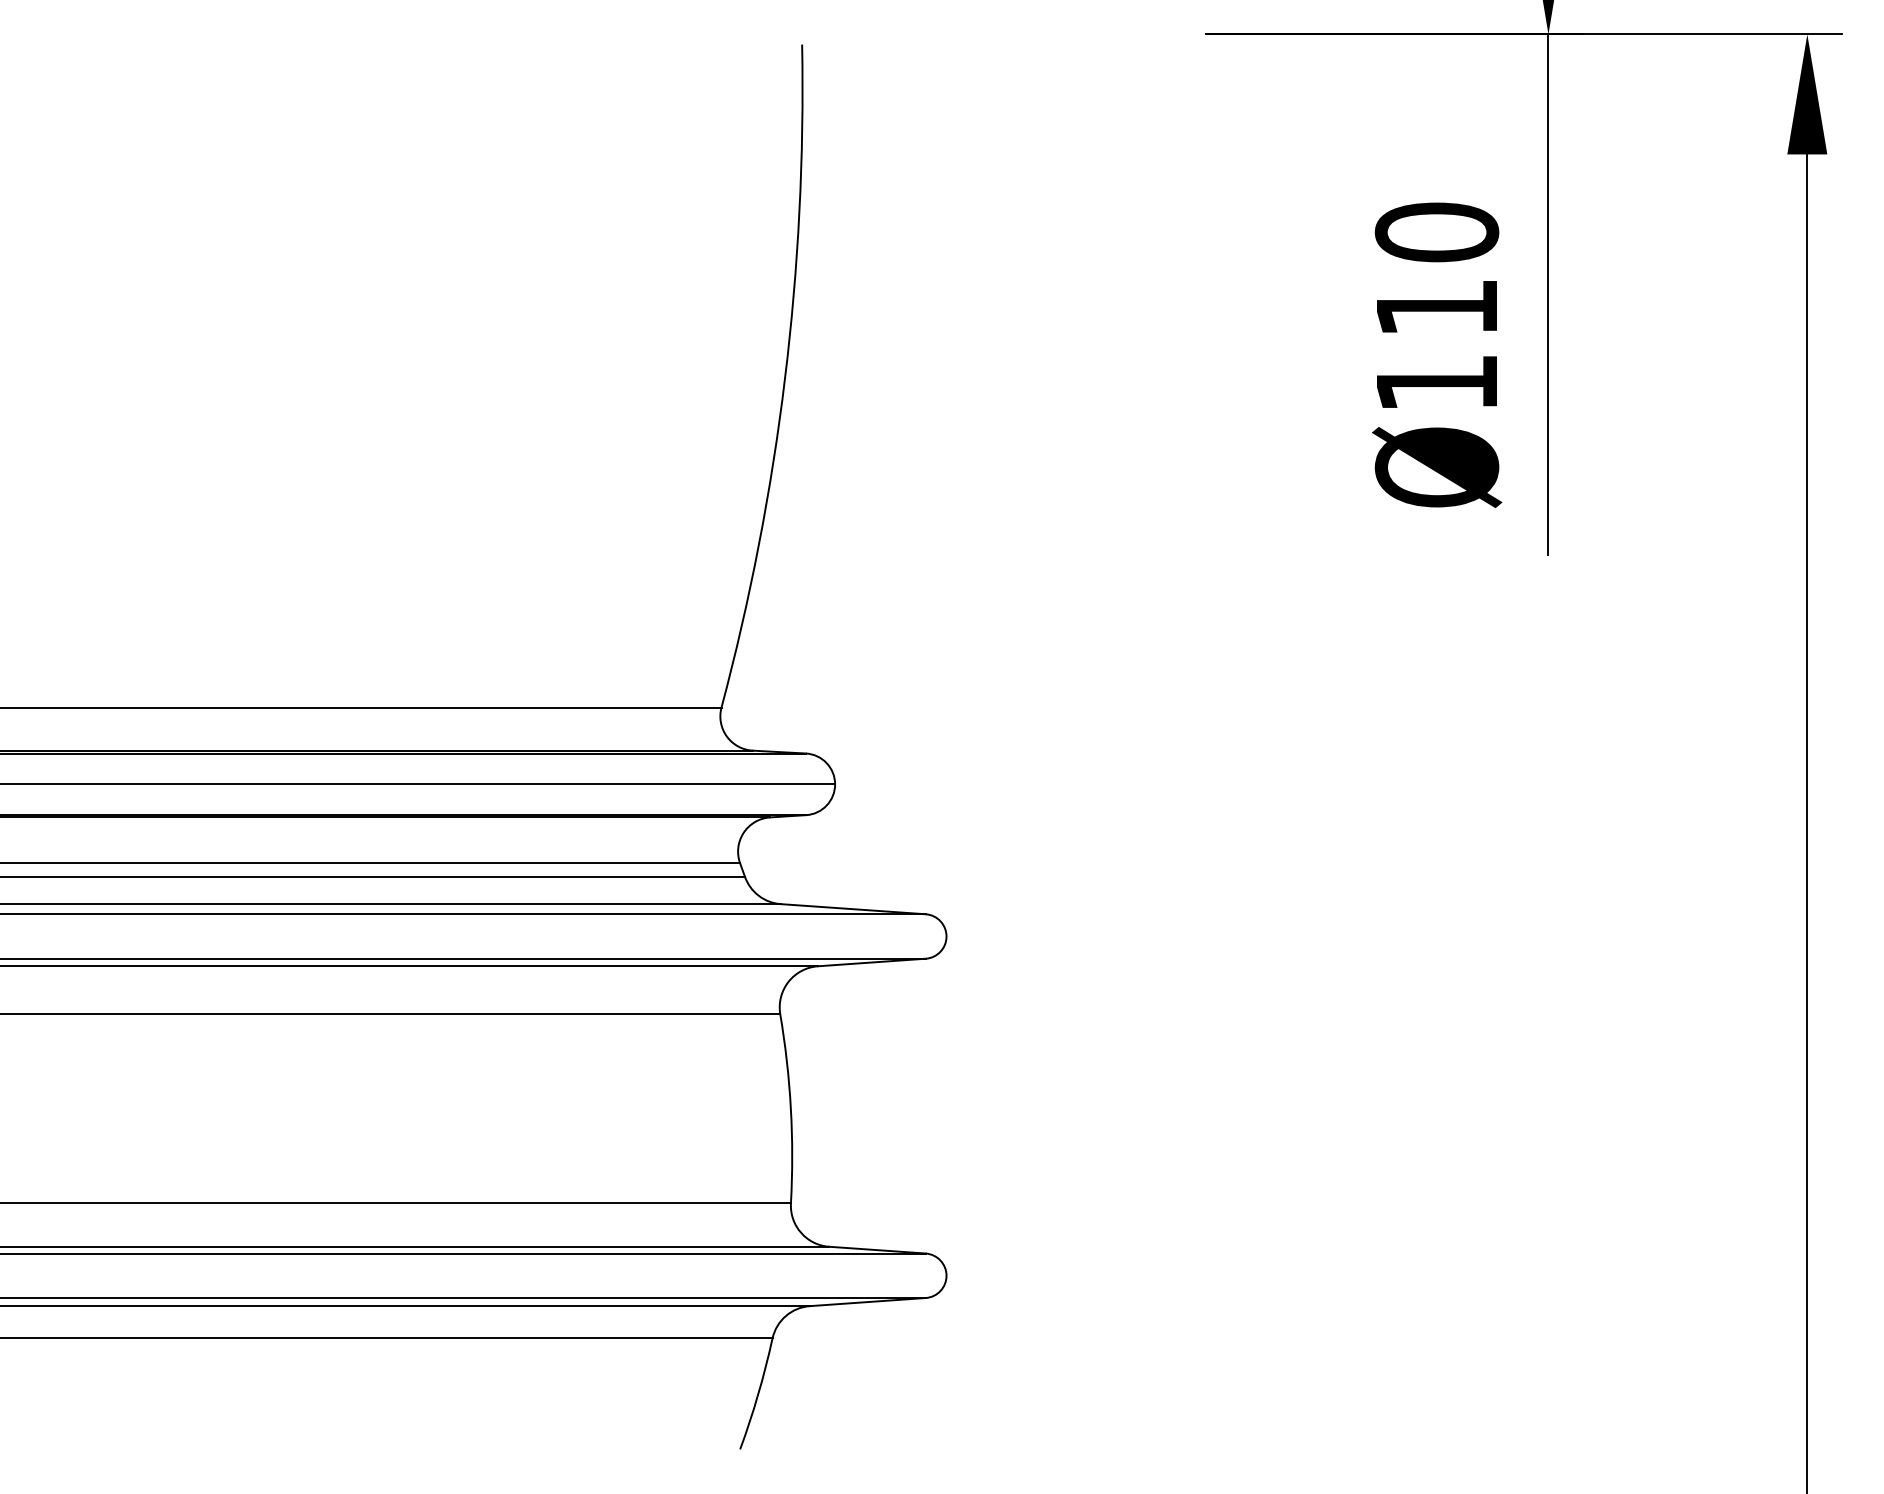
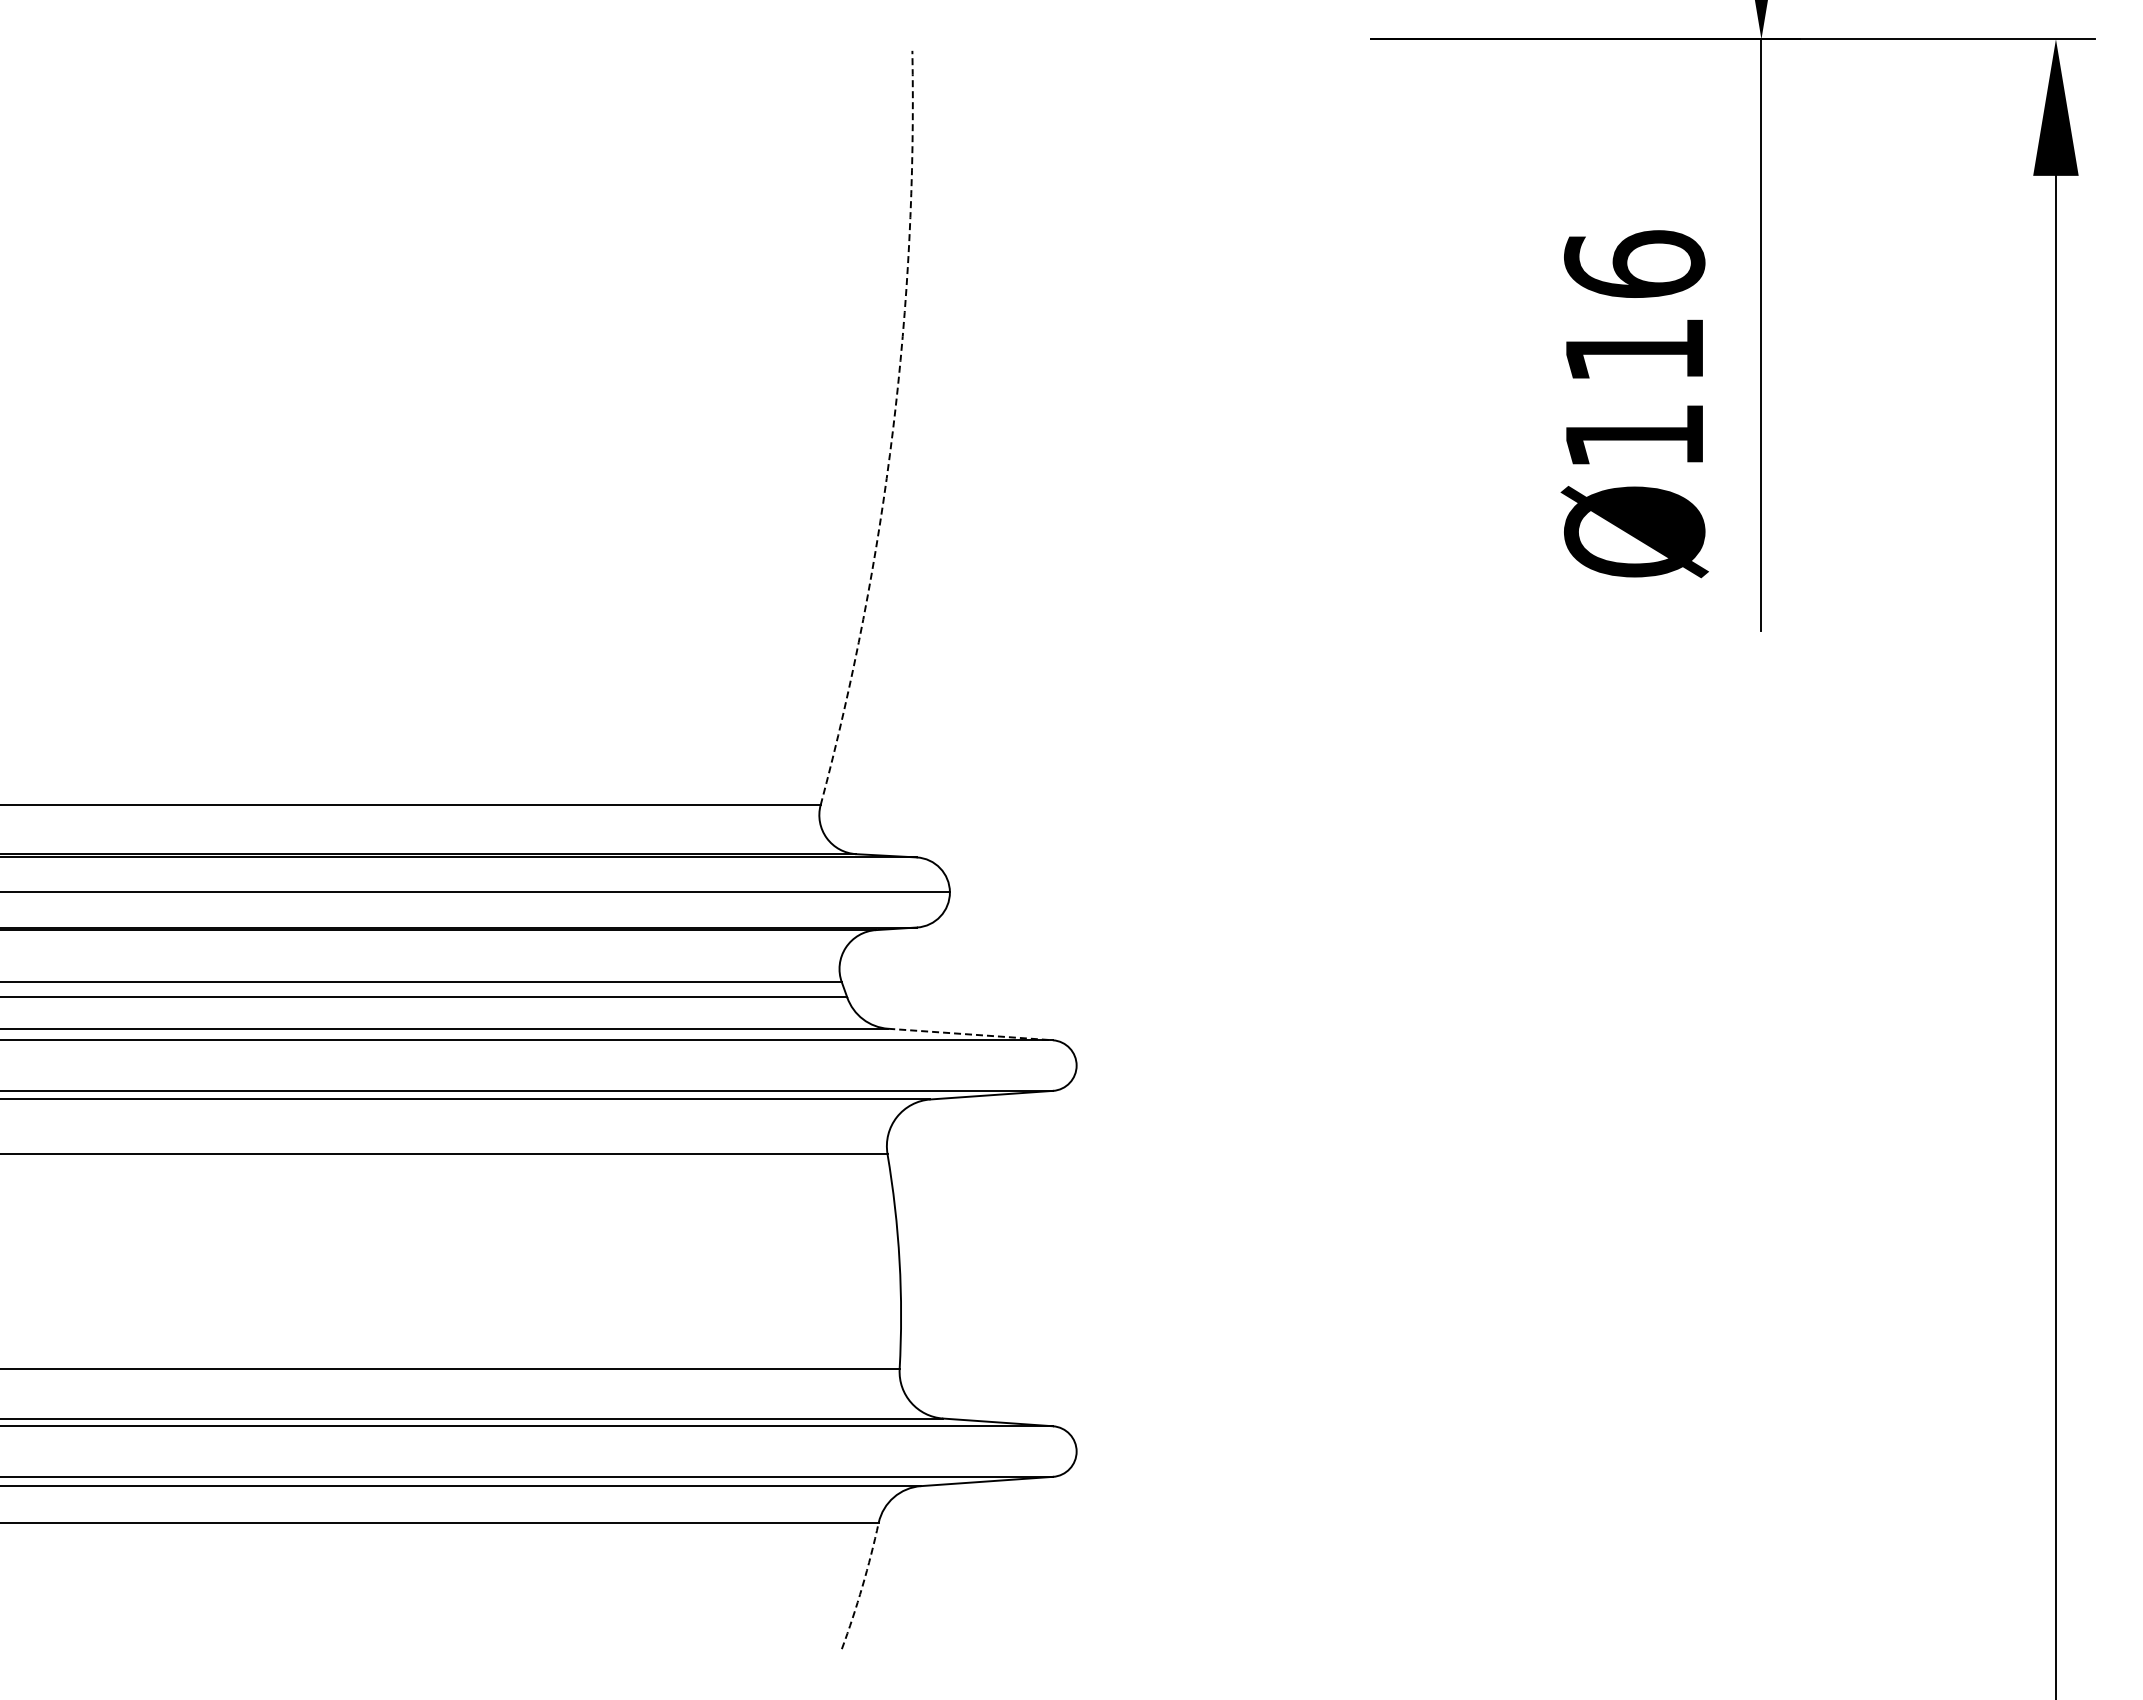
text: (1436, 232) -> (1634, 264), Ø110 -> Ø116
arc: (784, 379) -> (892, 431), solid -> dashed
line: (853, 909) -> (970, 1034), solid -> dashed
arc: (758, 1394) -> (862, 1586), solid -> dashed

